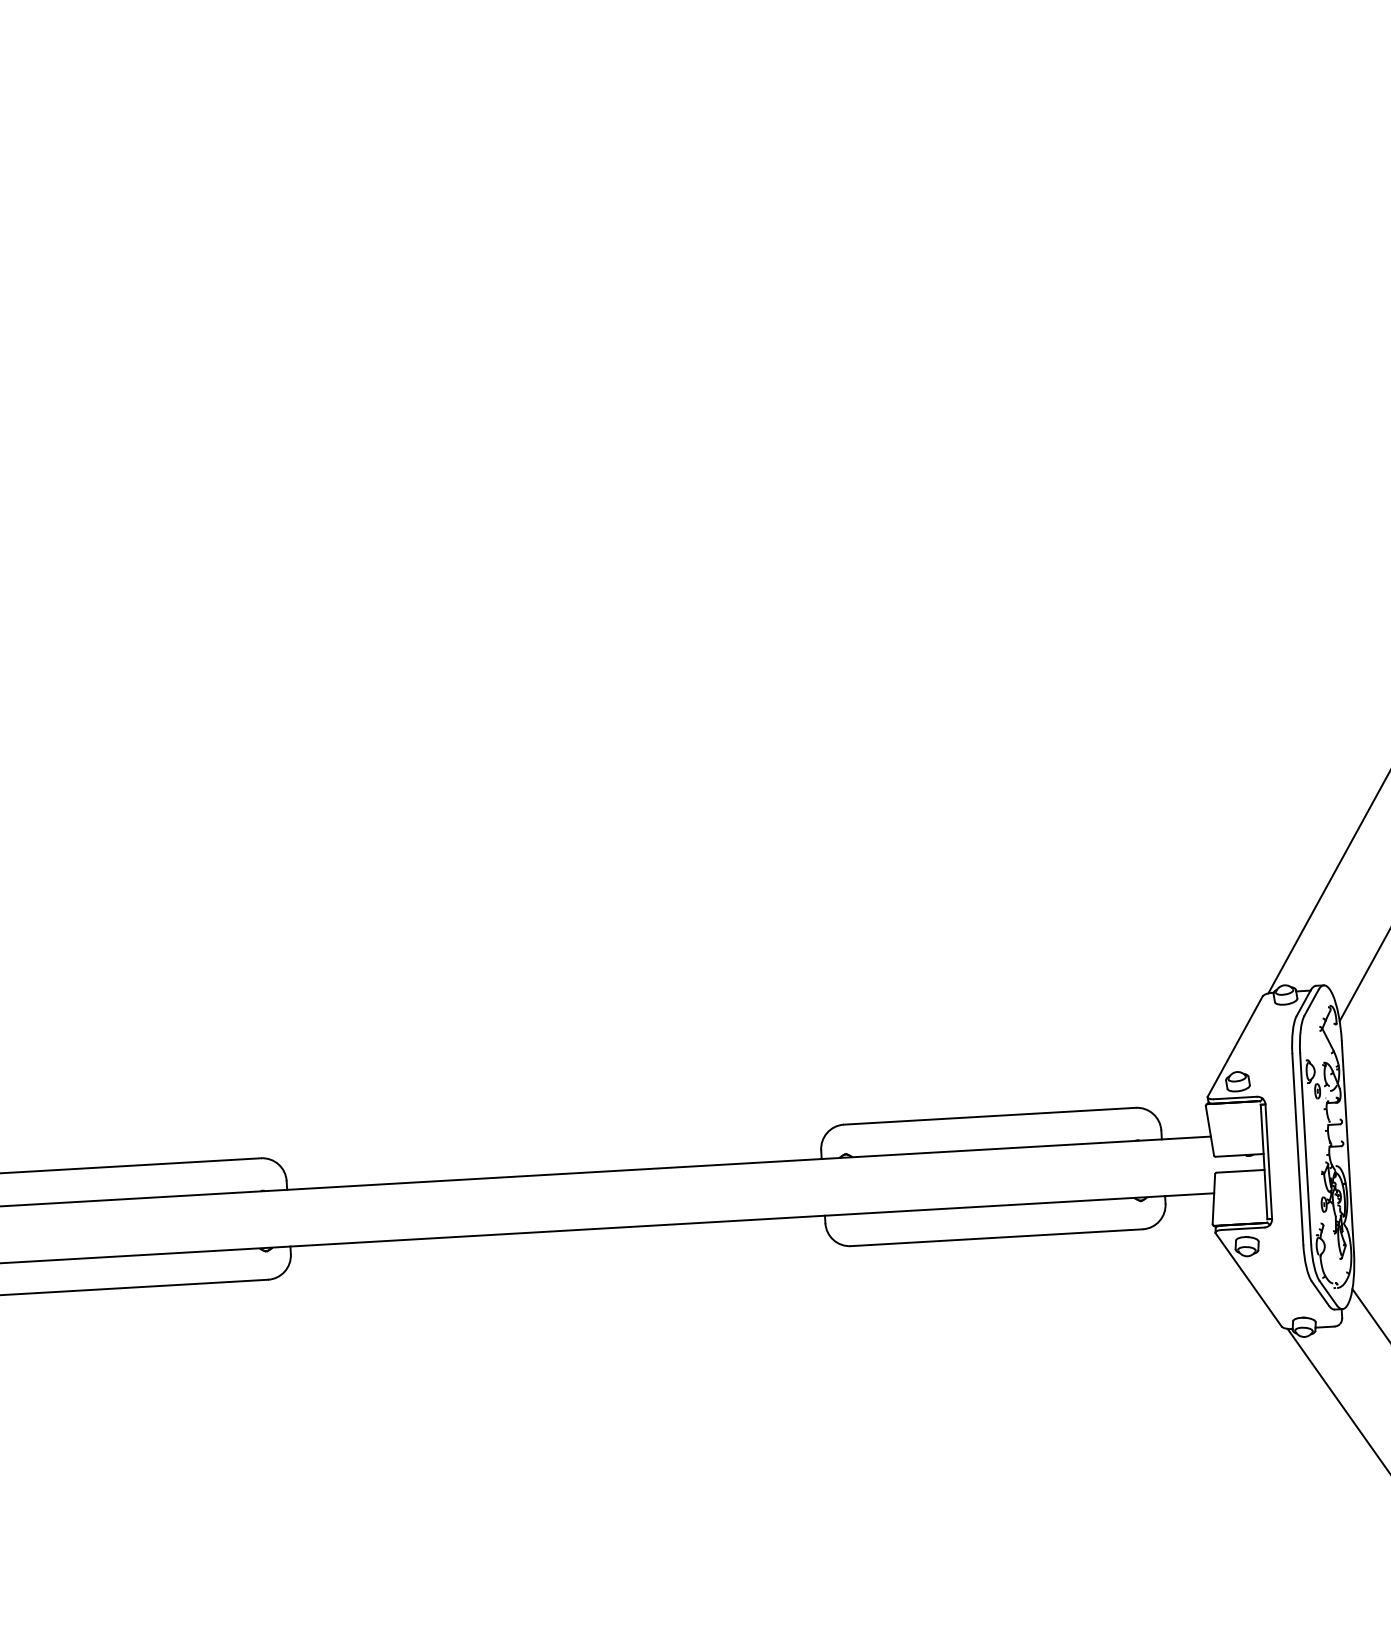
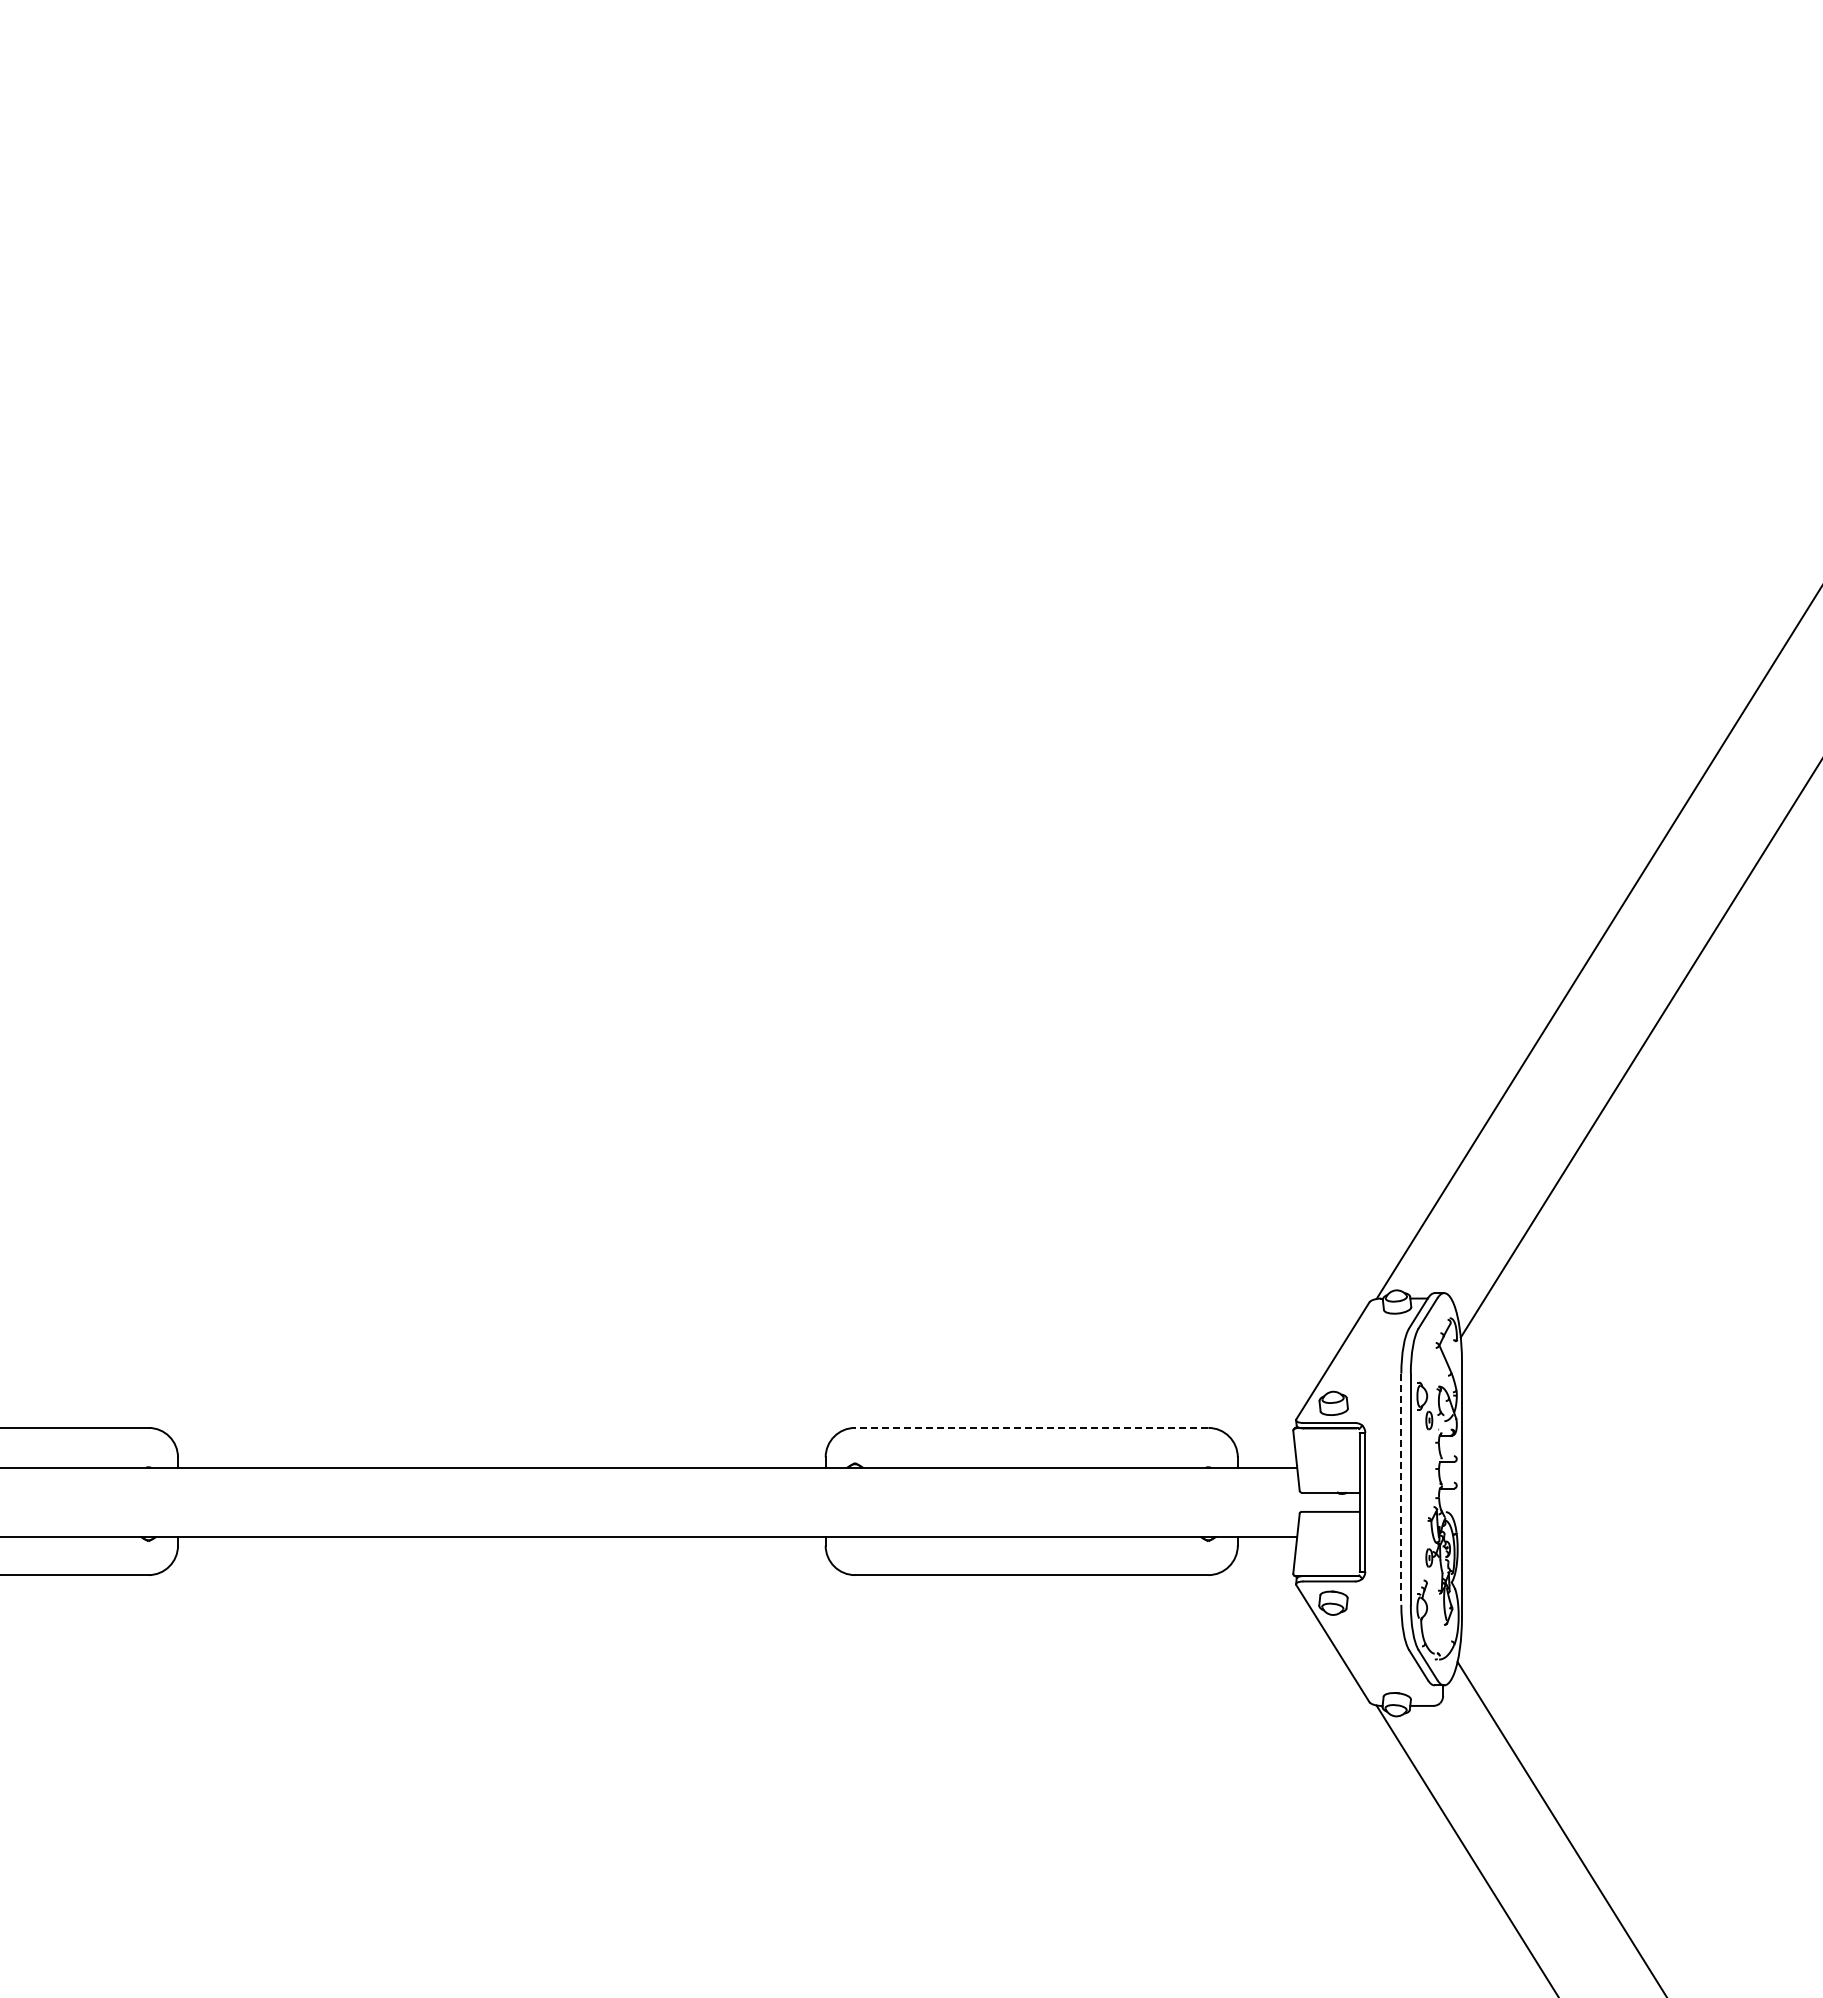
line: (989, 1115) -> (1031, 1427), solid -> dashed
line: (1297, 1149) -> (1401, 1489), solid -> dashed

